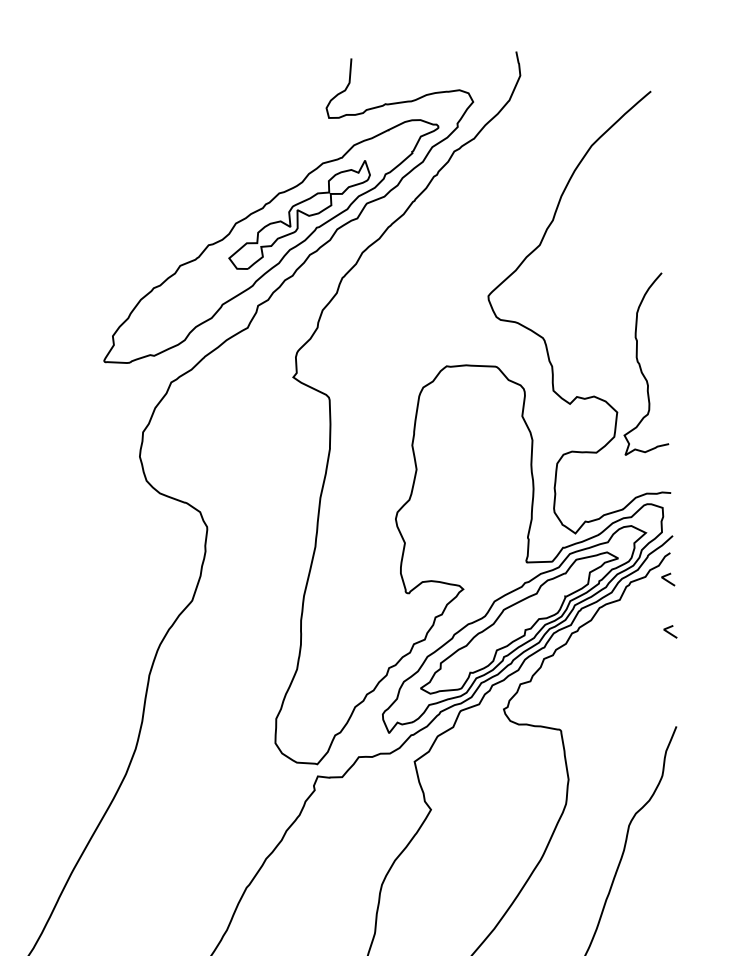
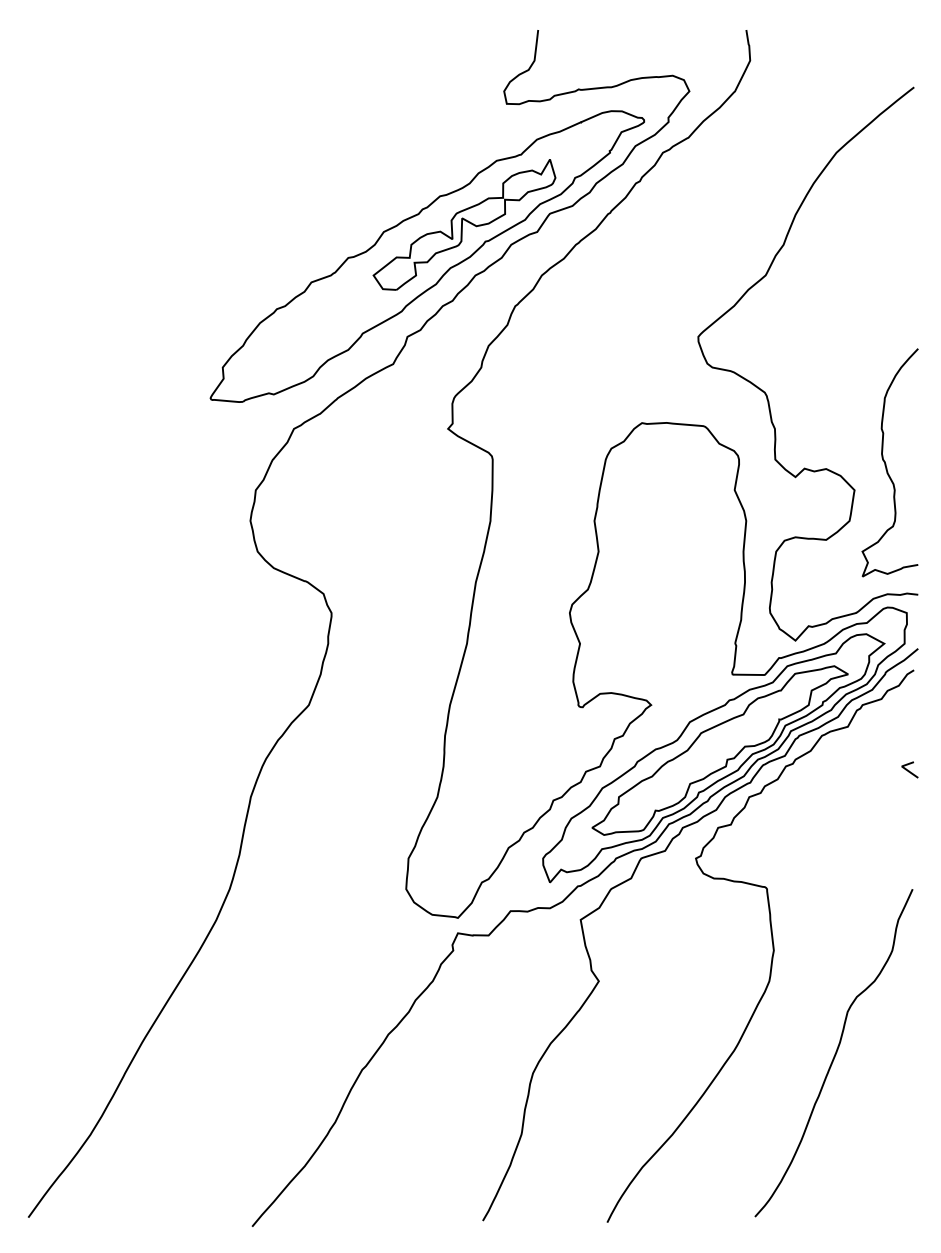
curve: (640, 364) -> (886, 463), moved
line: (667, 580) -> (909, 704), removed

